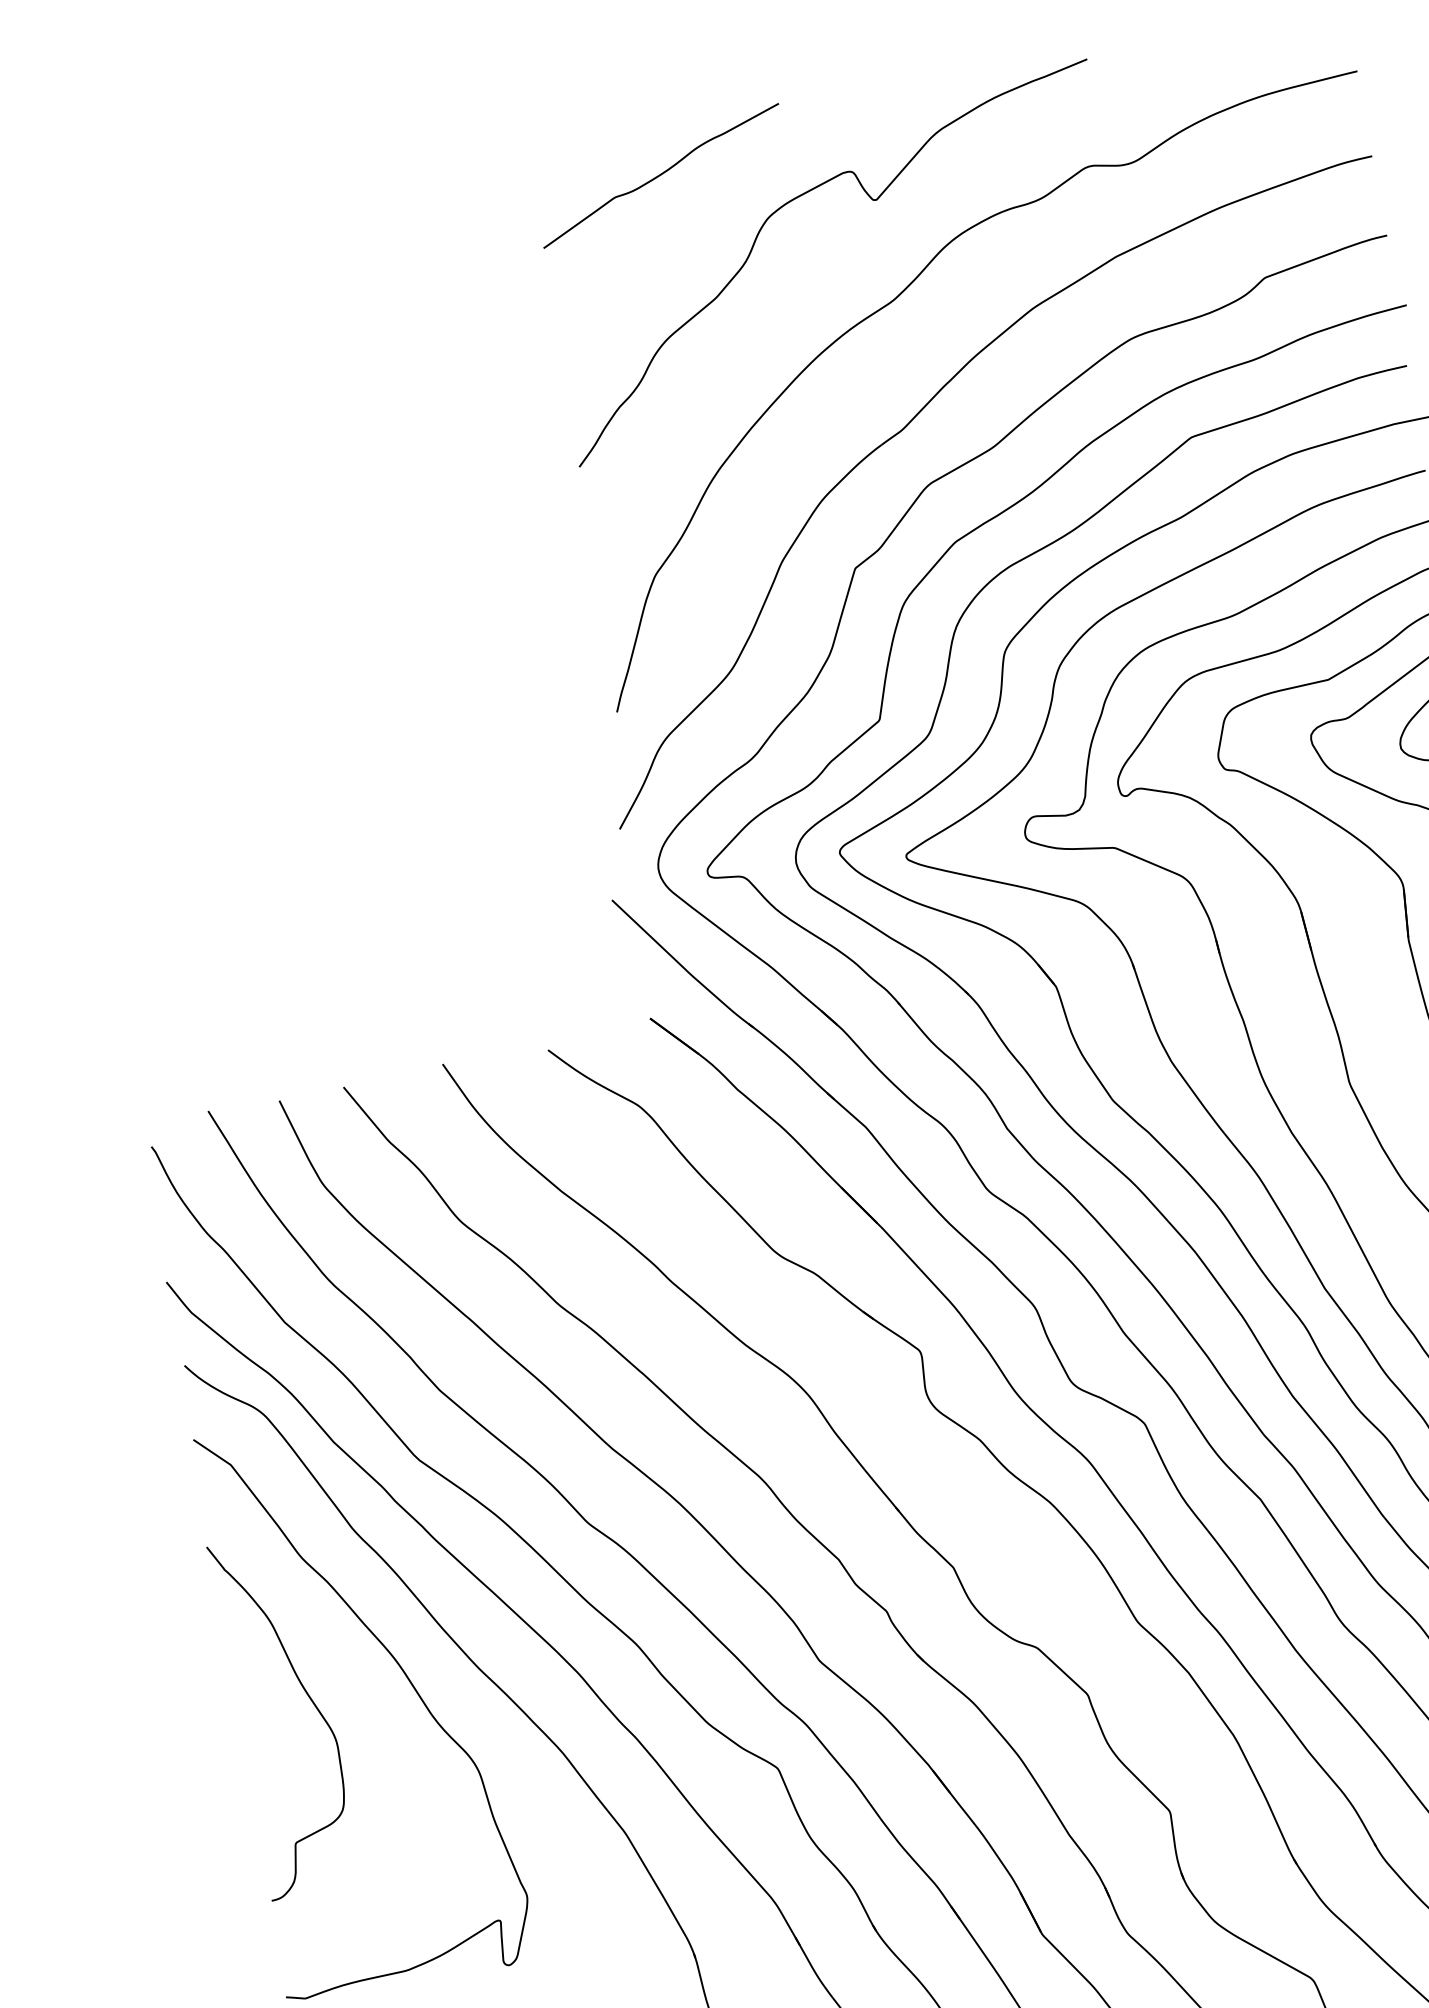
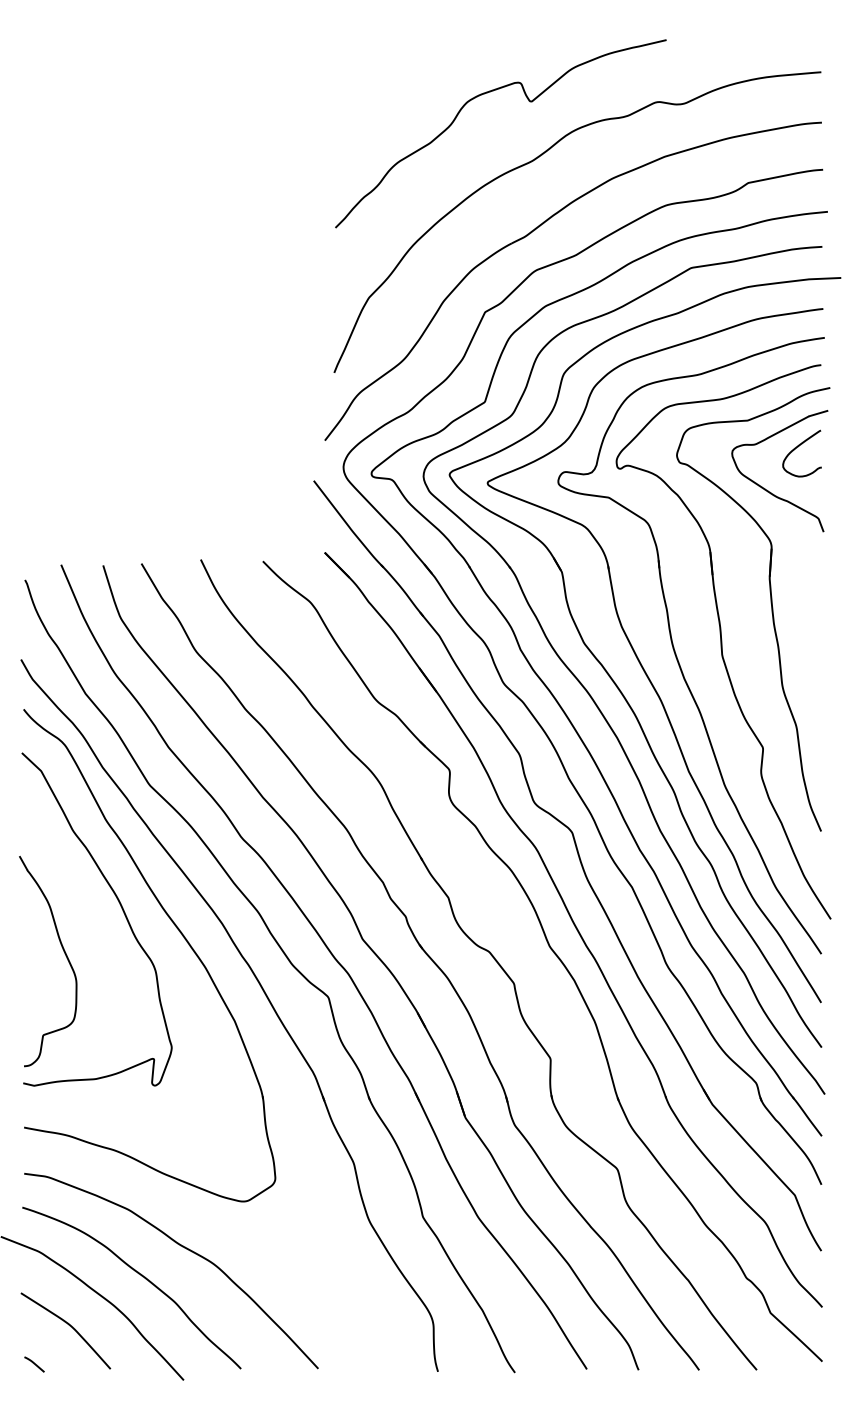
curve: (660, 175) -> (409, 67), removed
curve: (309, 1700) -> (64, 954), moved

